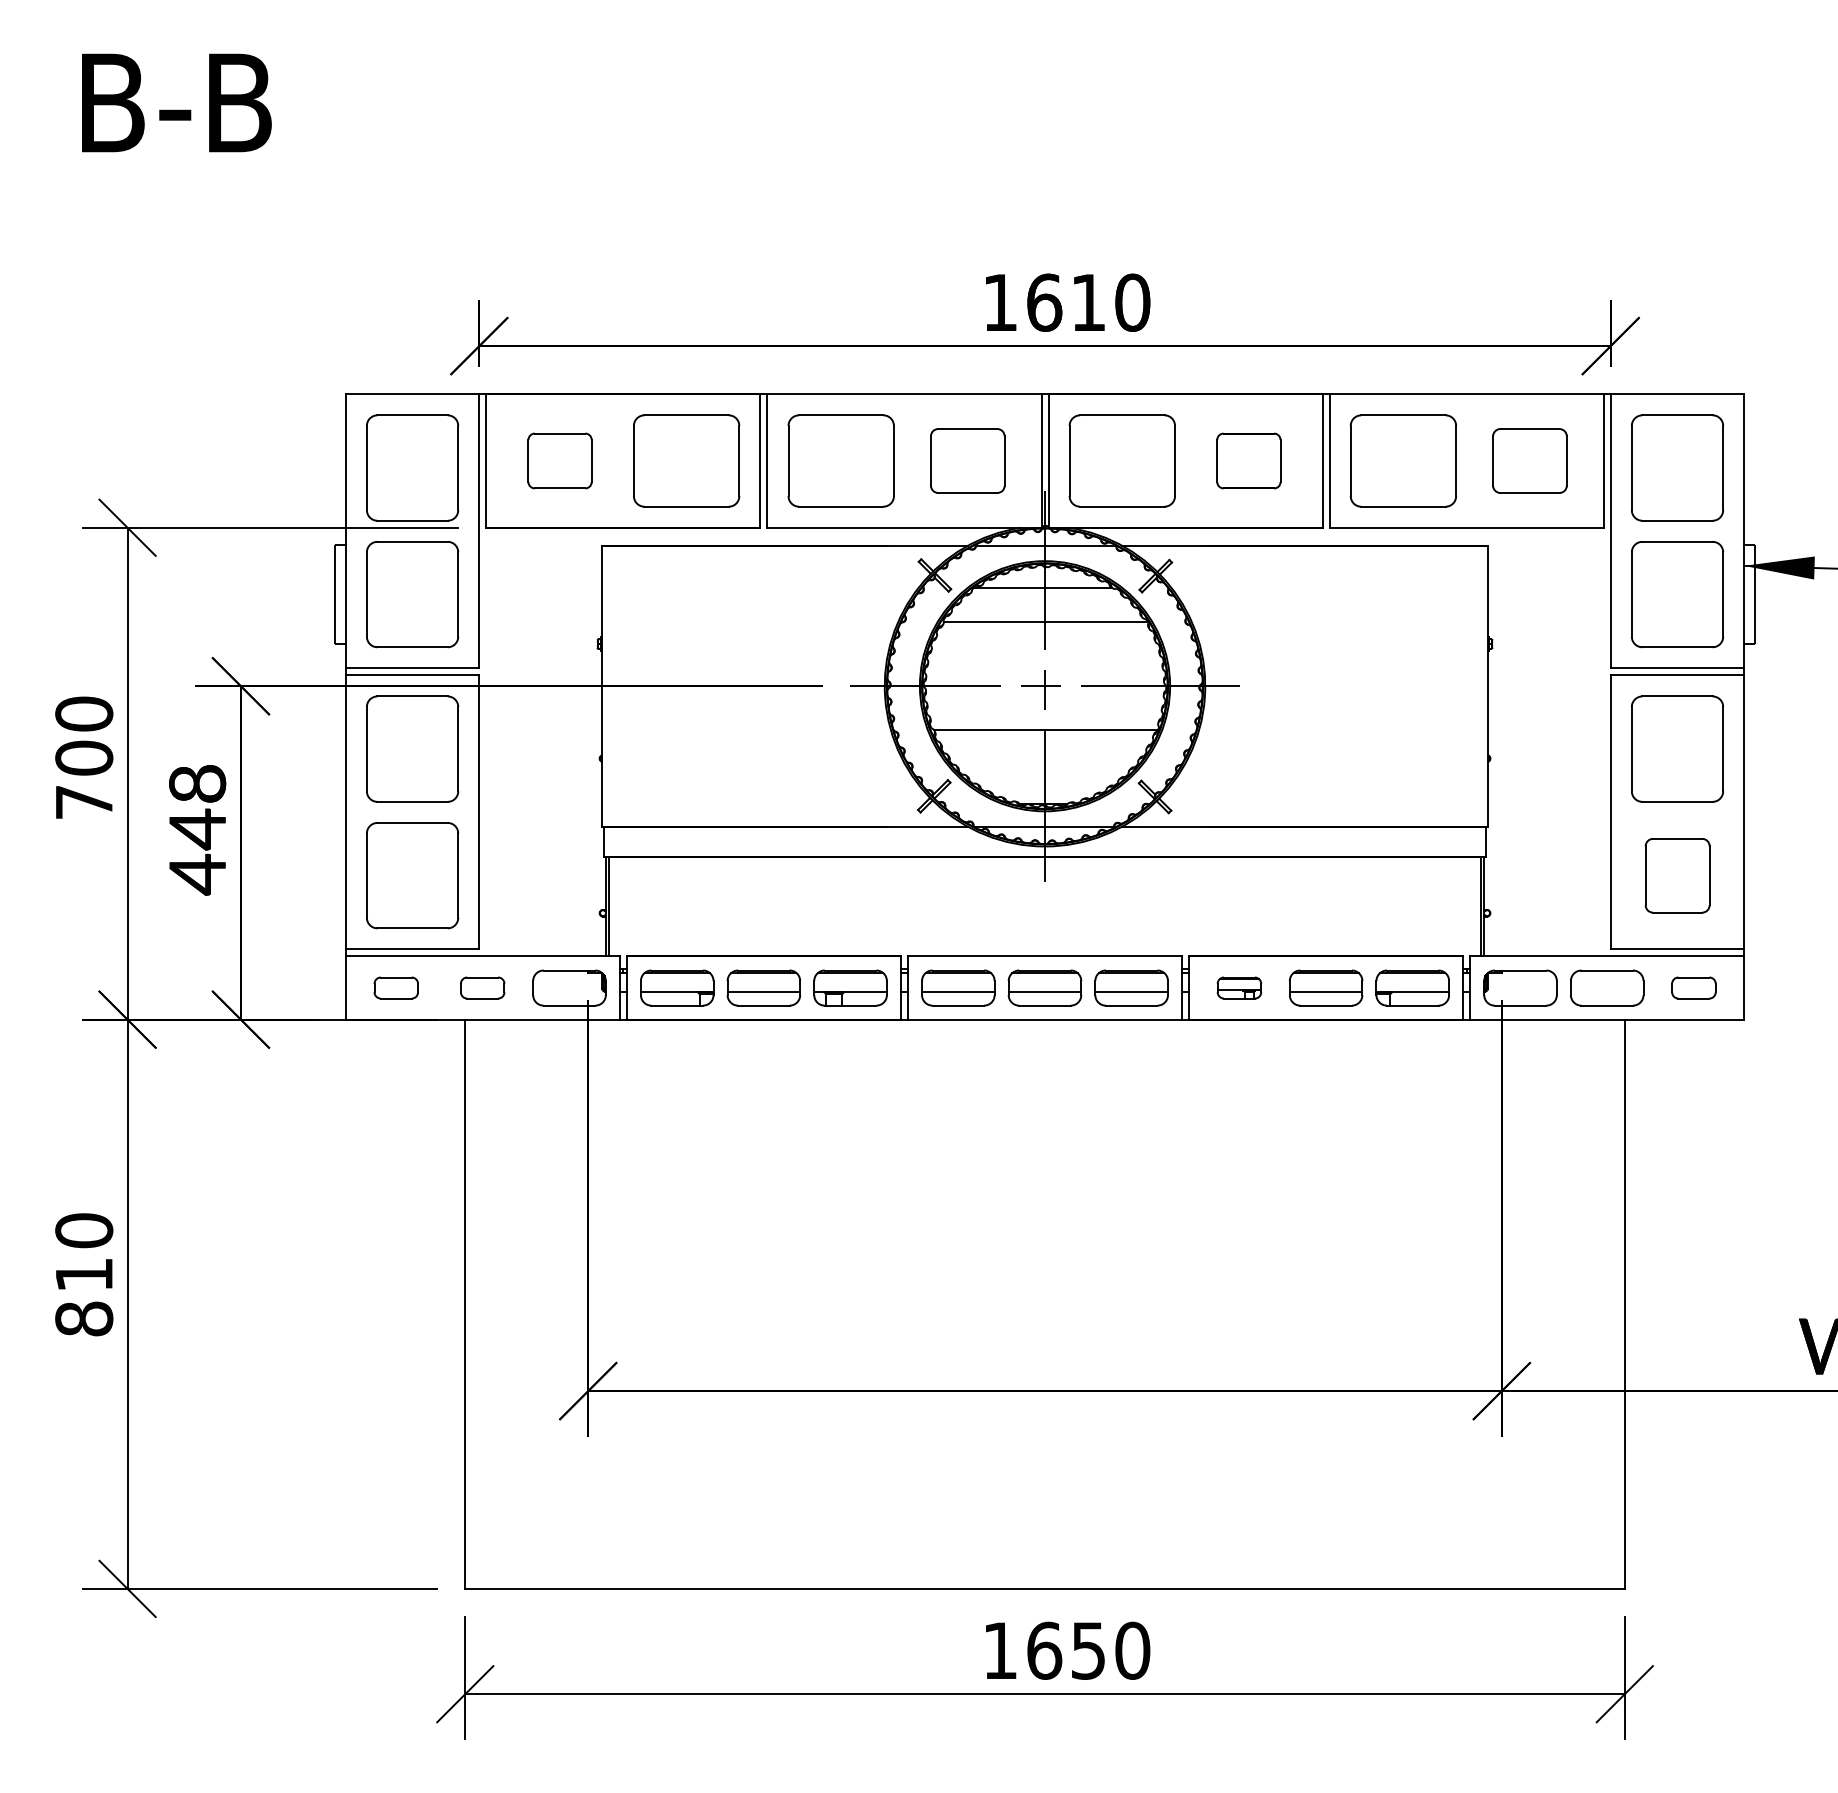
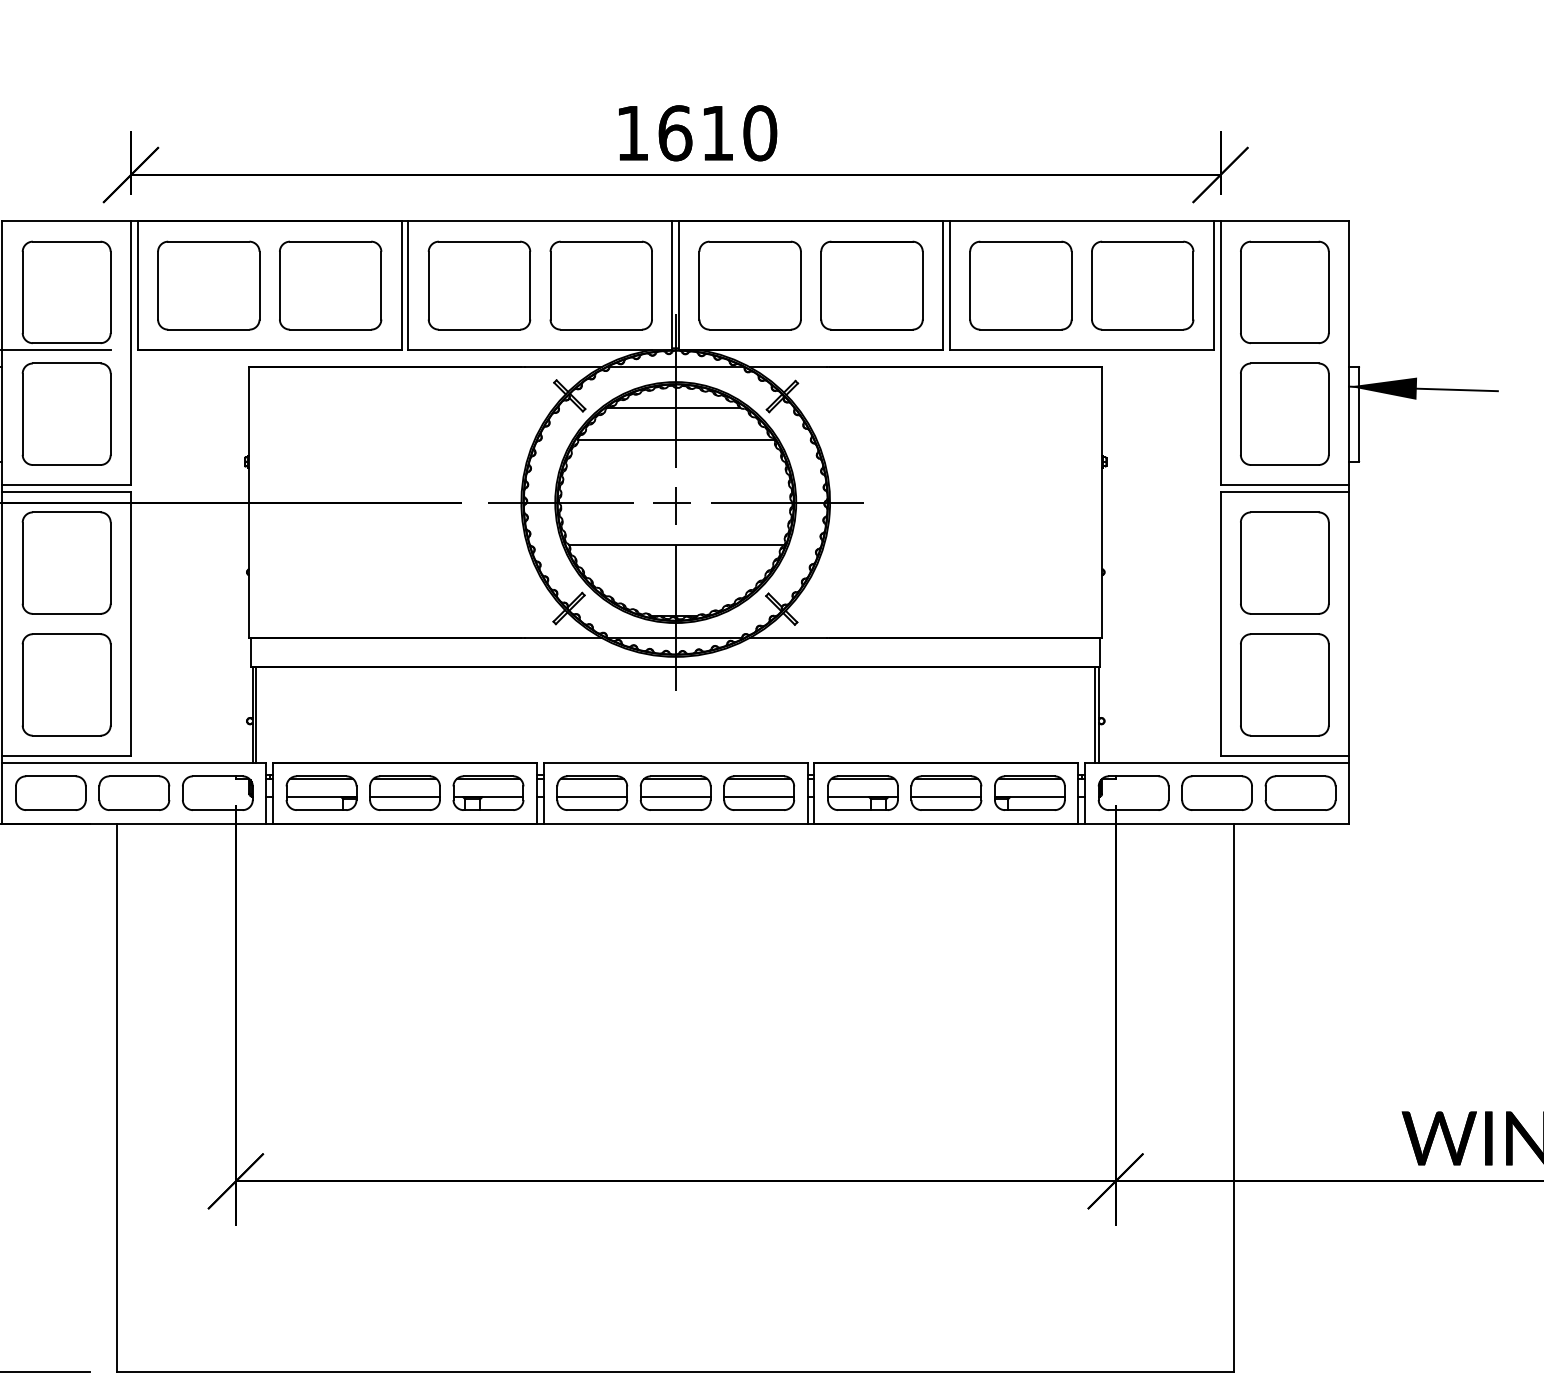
part: (559, 460) -> (208, 285), size x1.67
part: (967, 460) -> (601, 285), size x1.43
part: (1248, 460) -> (871, 285), size x1.67
part: (1529, 460) -> (1142, 285), size x1.43
part: (1677, 875) -> (1284, 684), size x1.43
part: (396, 987) -> (51, 792), size x1.67
part: (482, 987) -> (134, 792), size x1.67
part: (1239, 987) -> (863, 792), size x1.67
part: (1693, 987) -> (1300, 792), size x1.67

